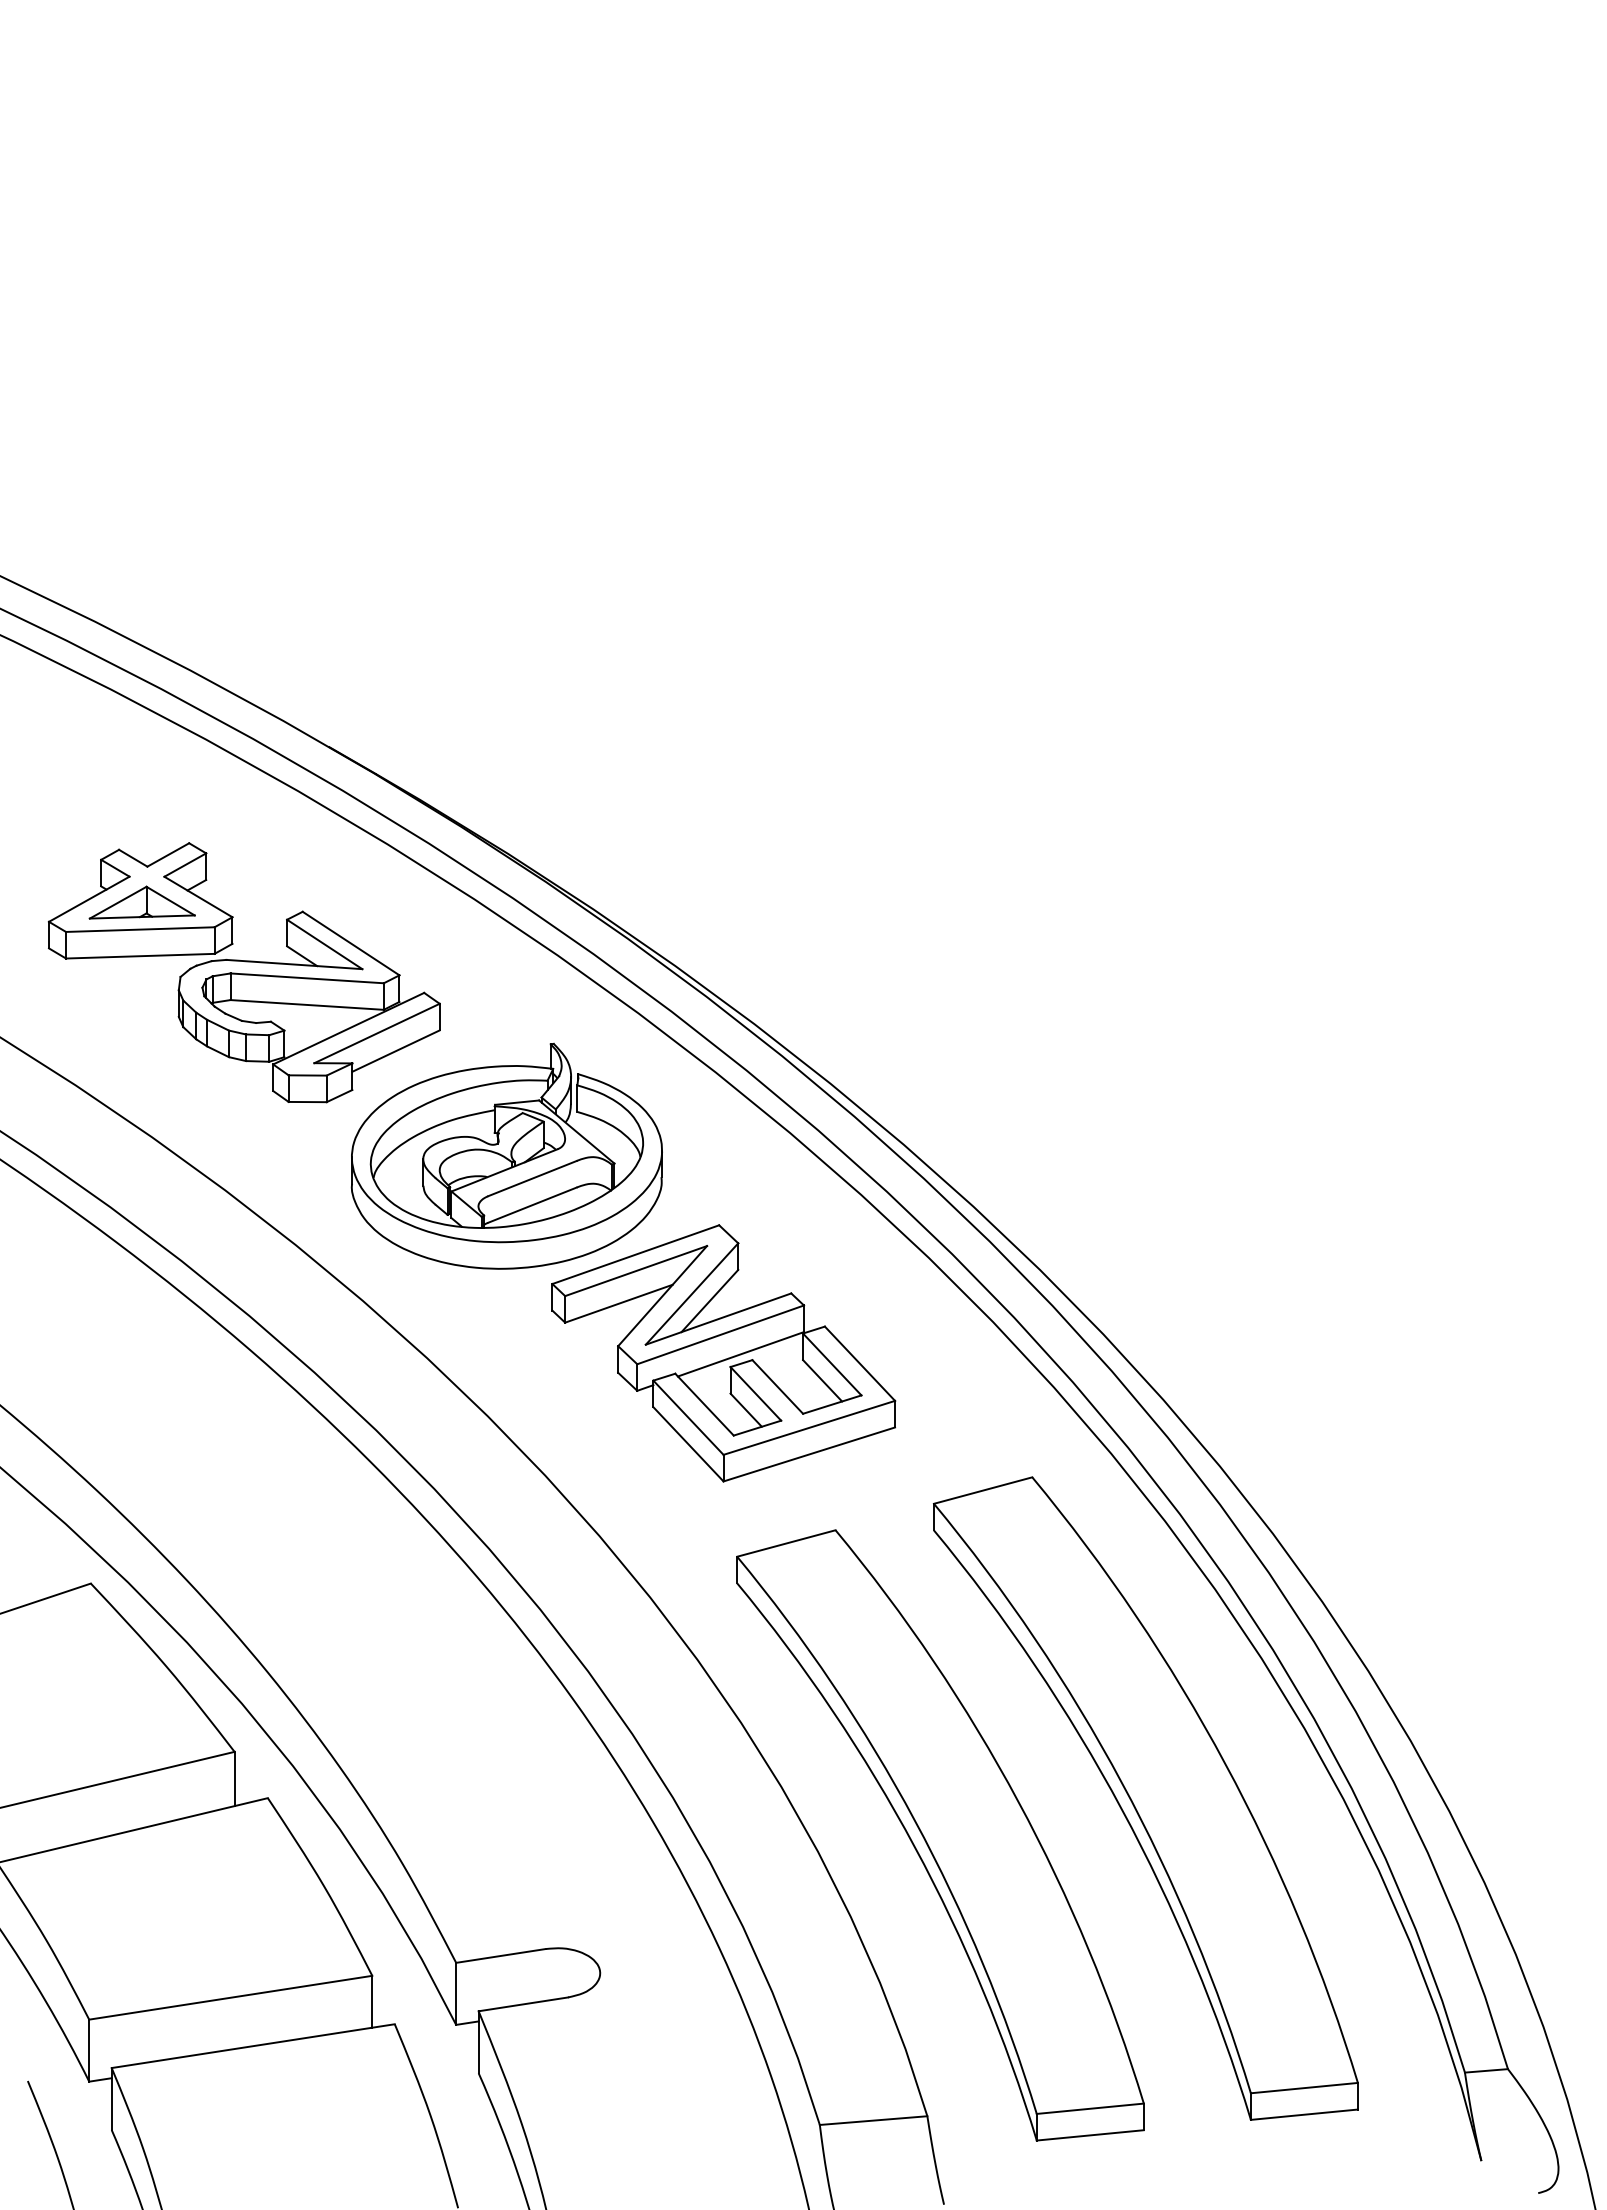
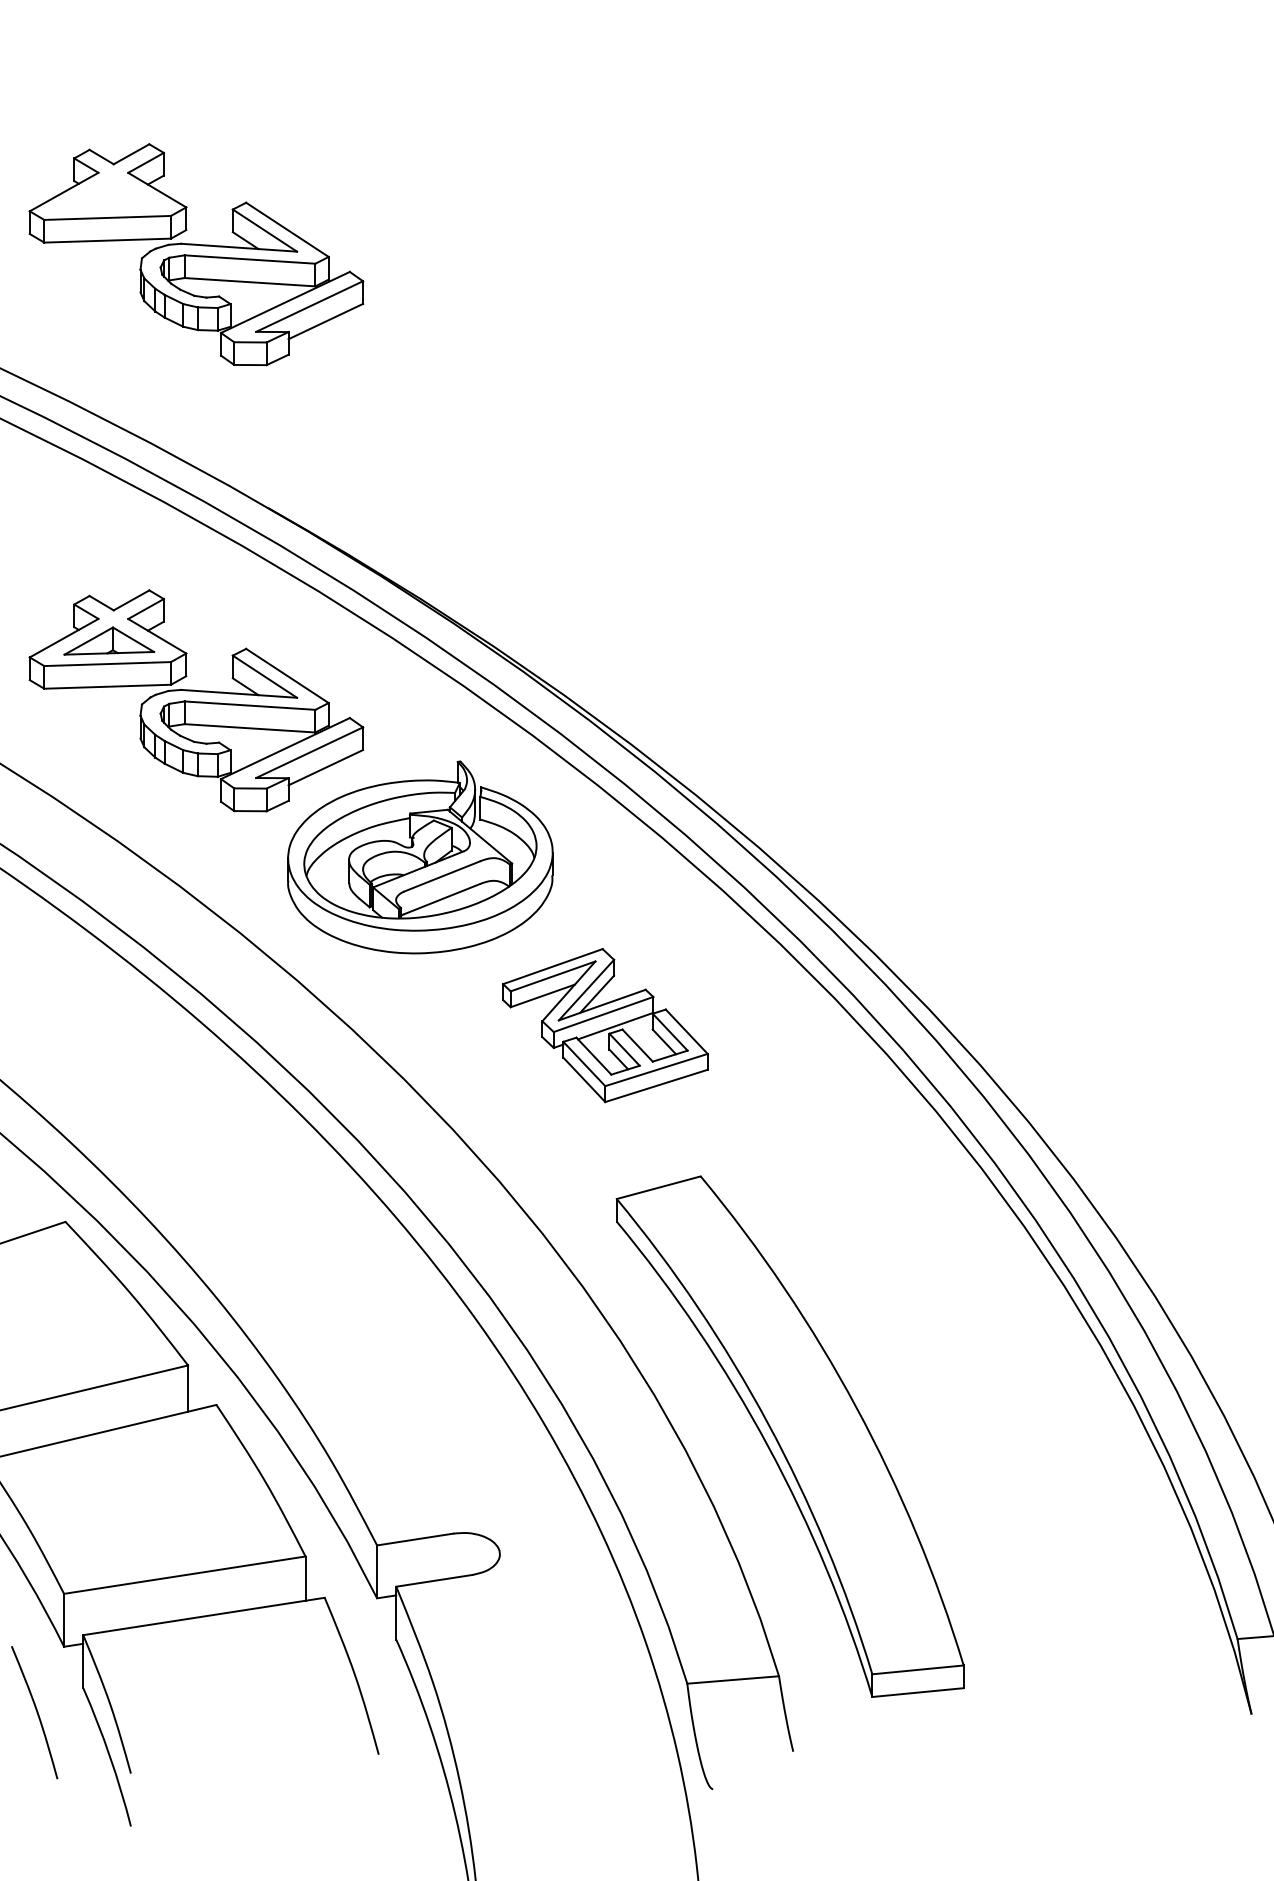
part: (243, 449) -> (195, 254), added
part: (723, 1353) -> (605, 1025), size x0.7
part: (1145, 1798) -> (965, 1405), removed

